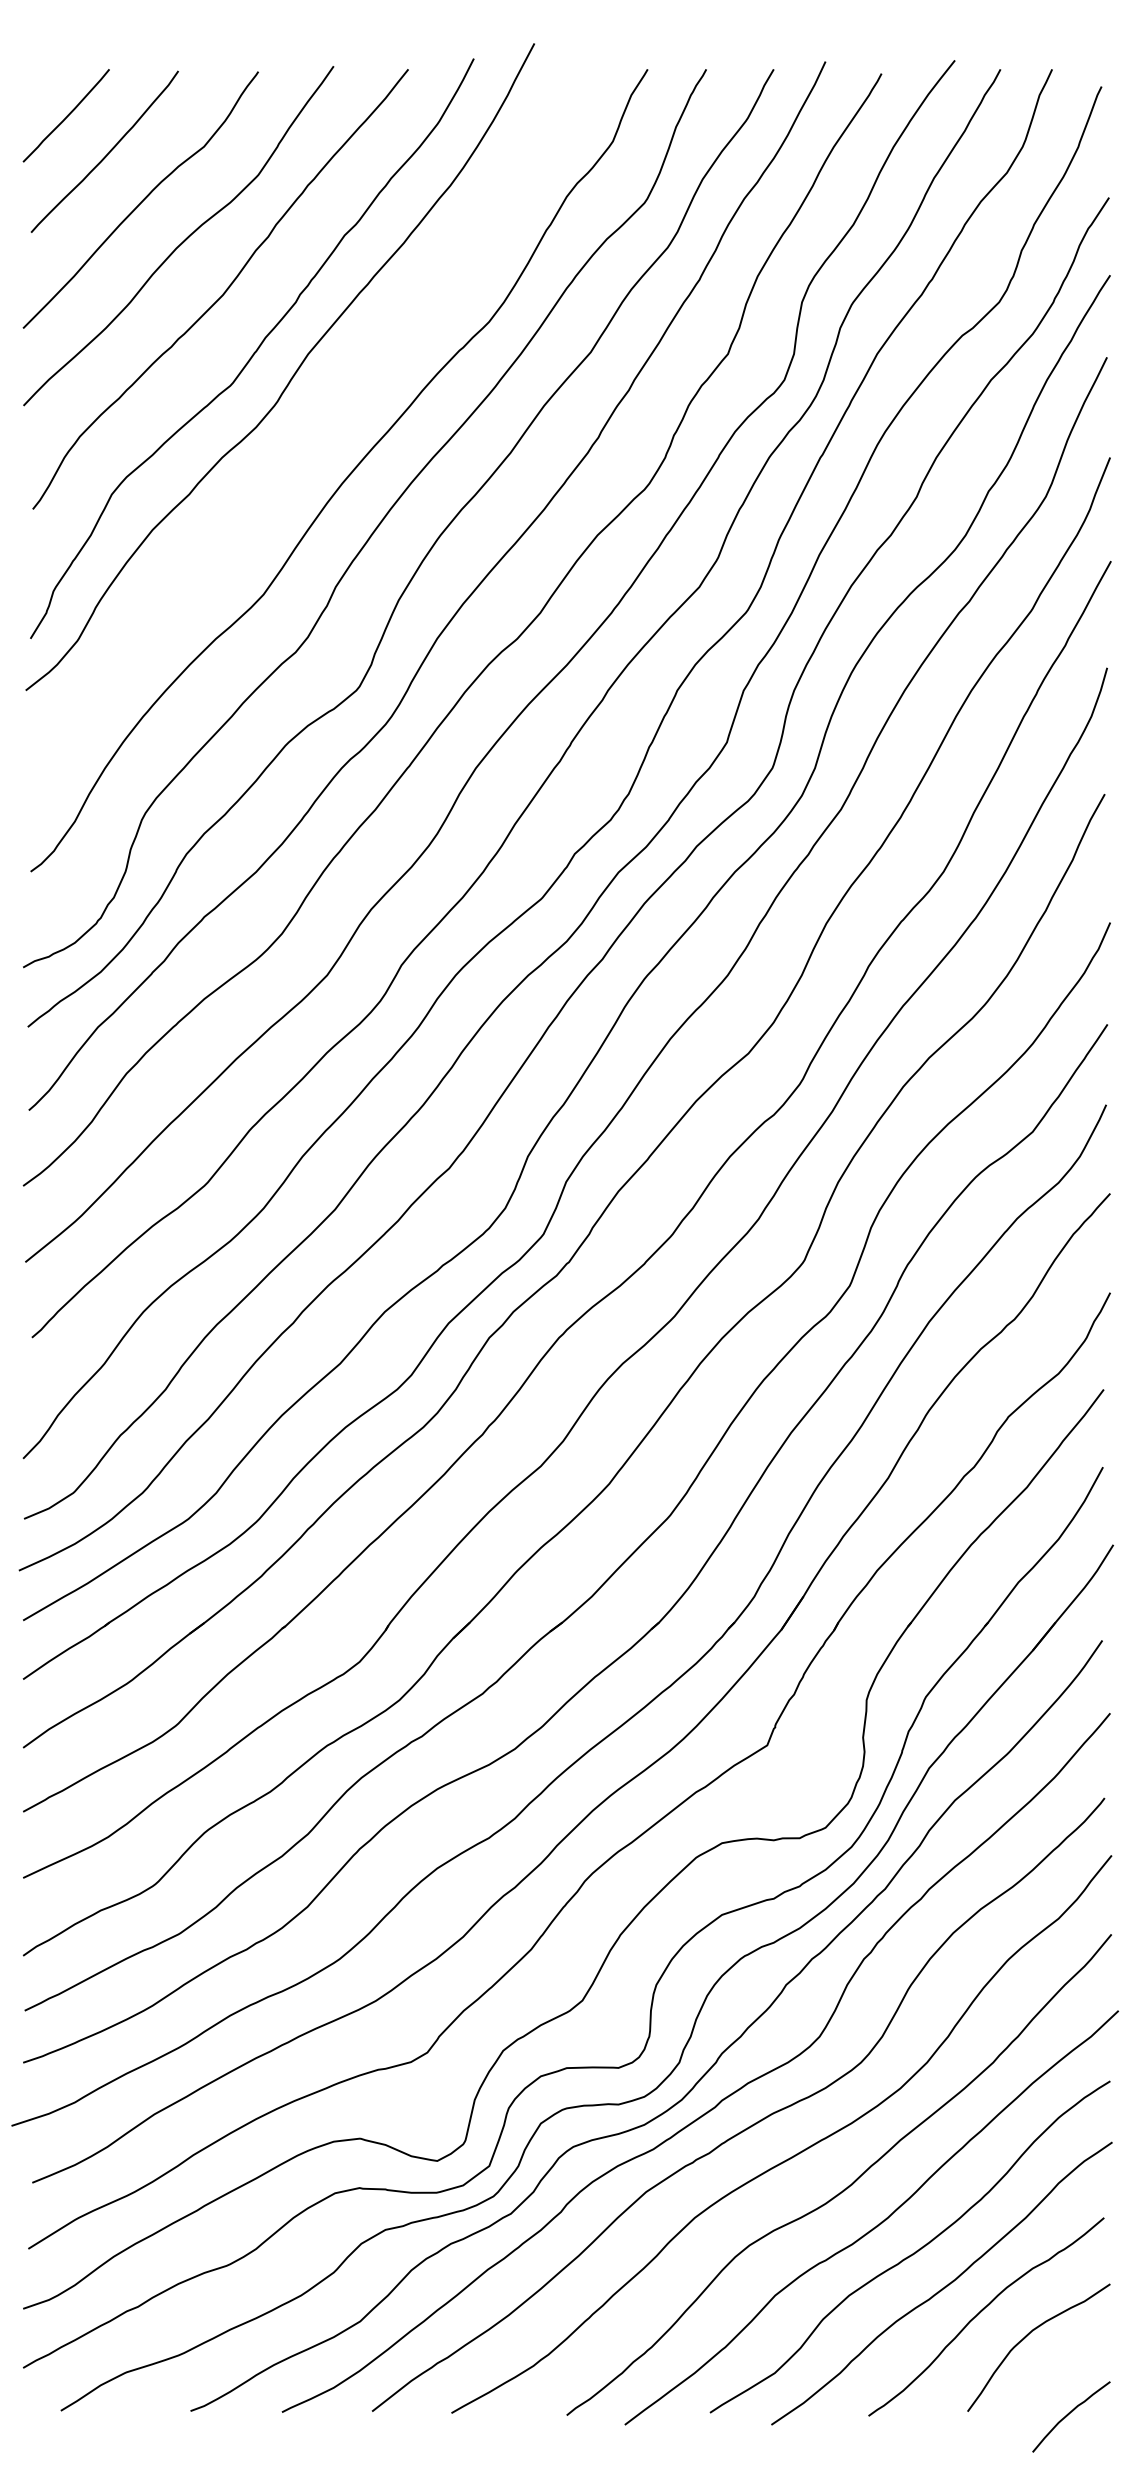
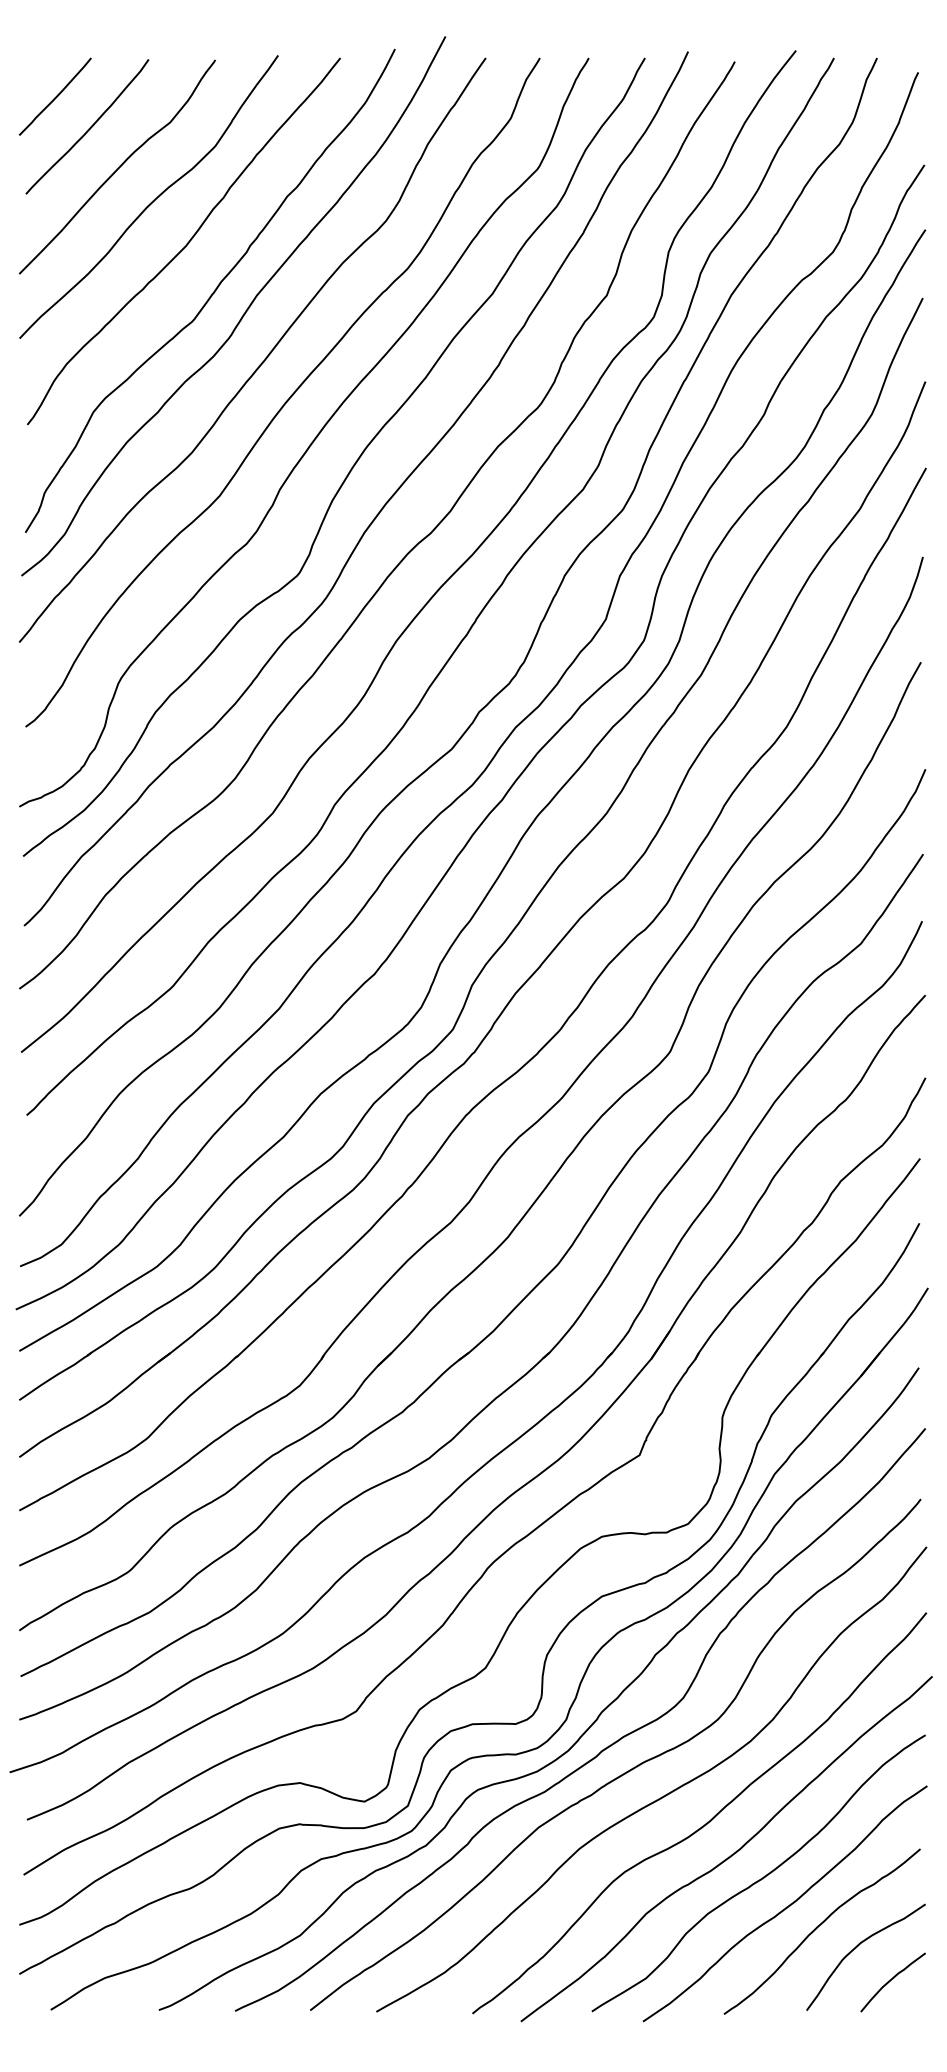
curve: (315, 432) -> (263, 360), added
curve: (1069, 2414) -> (891, 1980), moved

